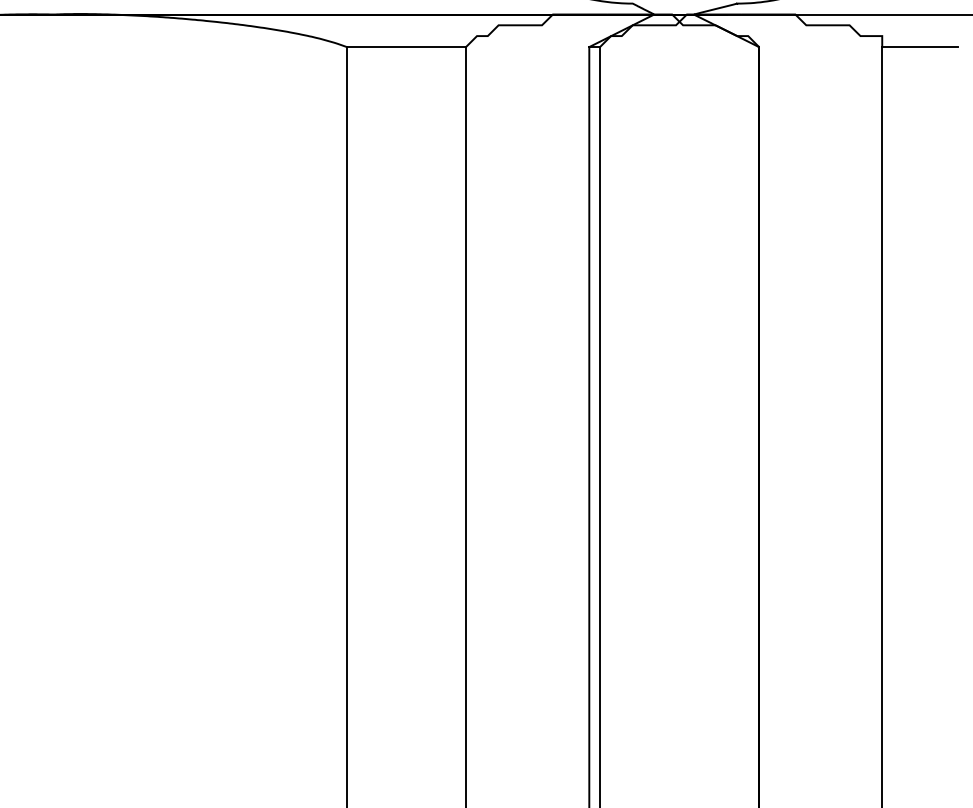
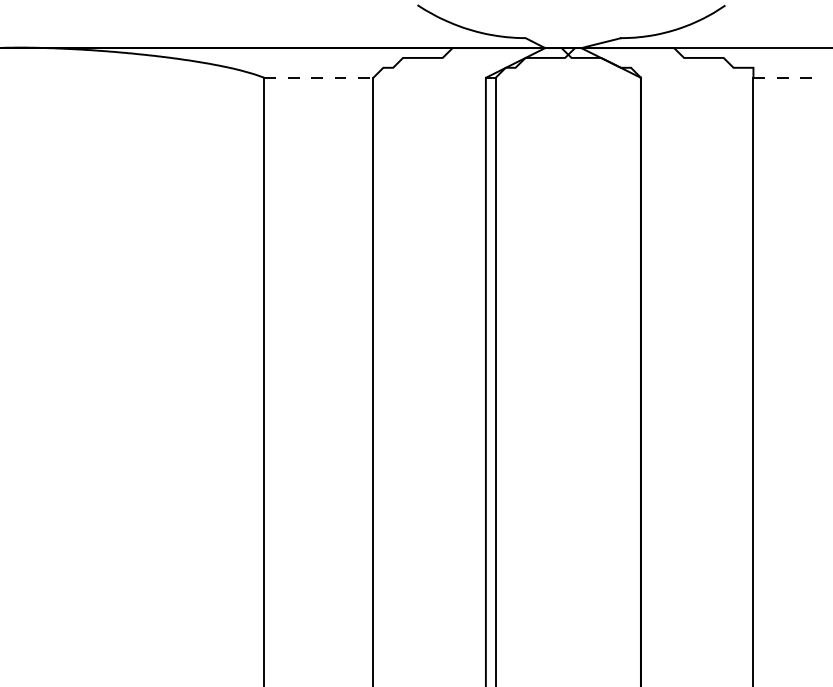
line: (406, 47) -> (318, 78), solid -> dashed
line: (920, 47) -> (788, 78), solid -> dashed

